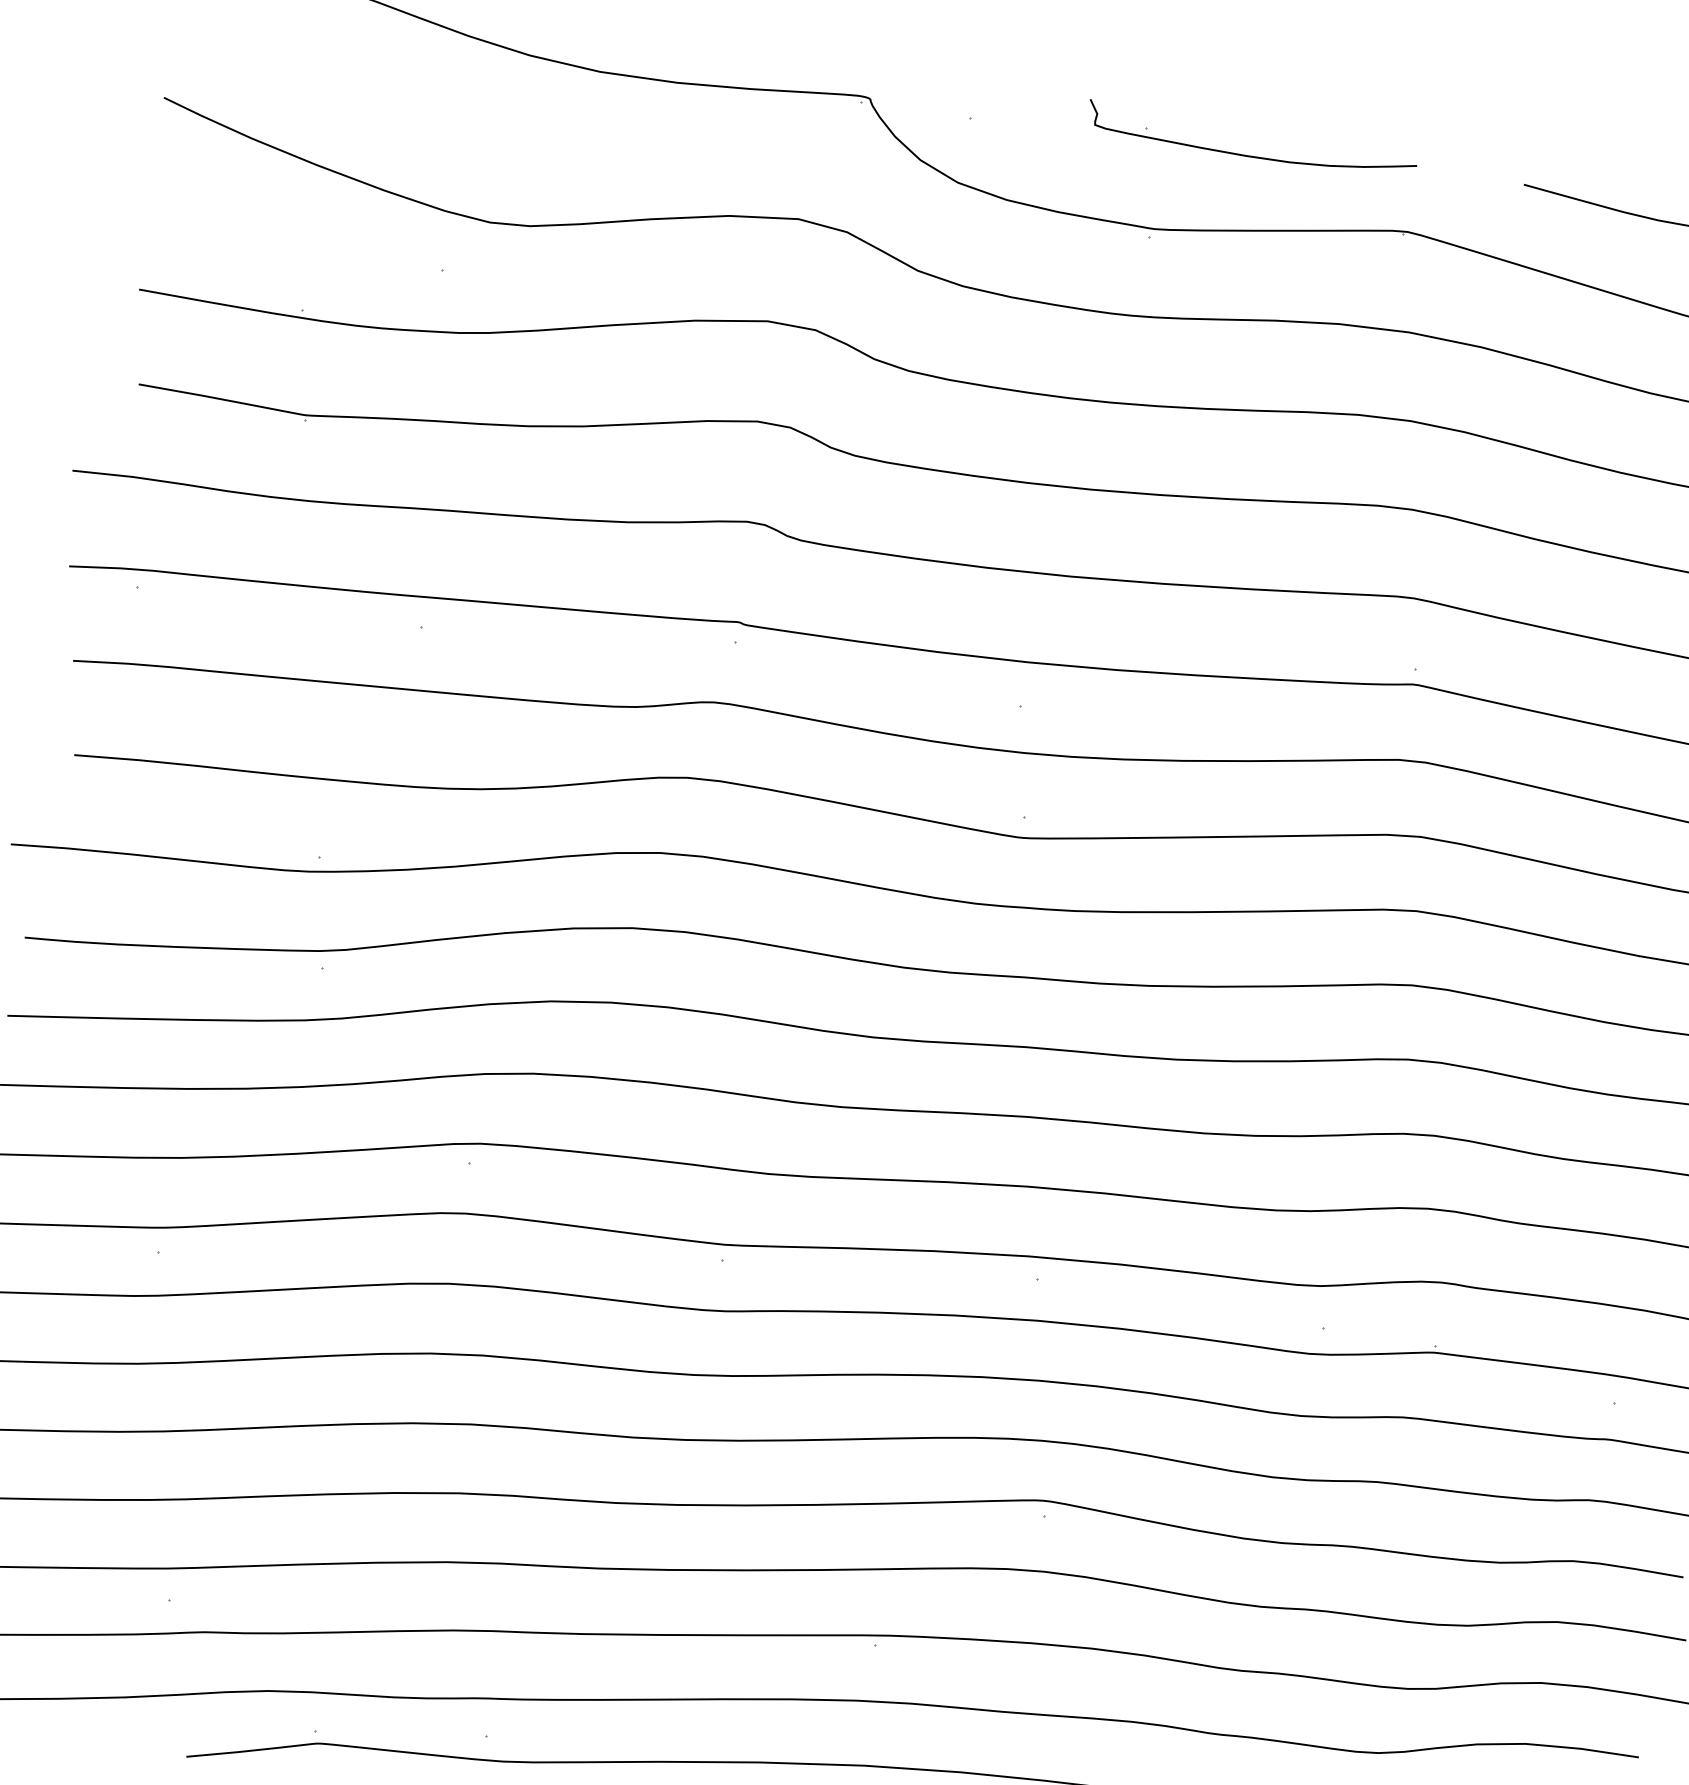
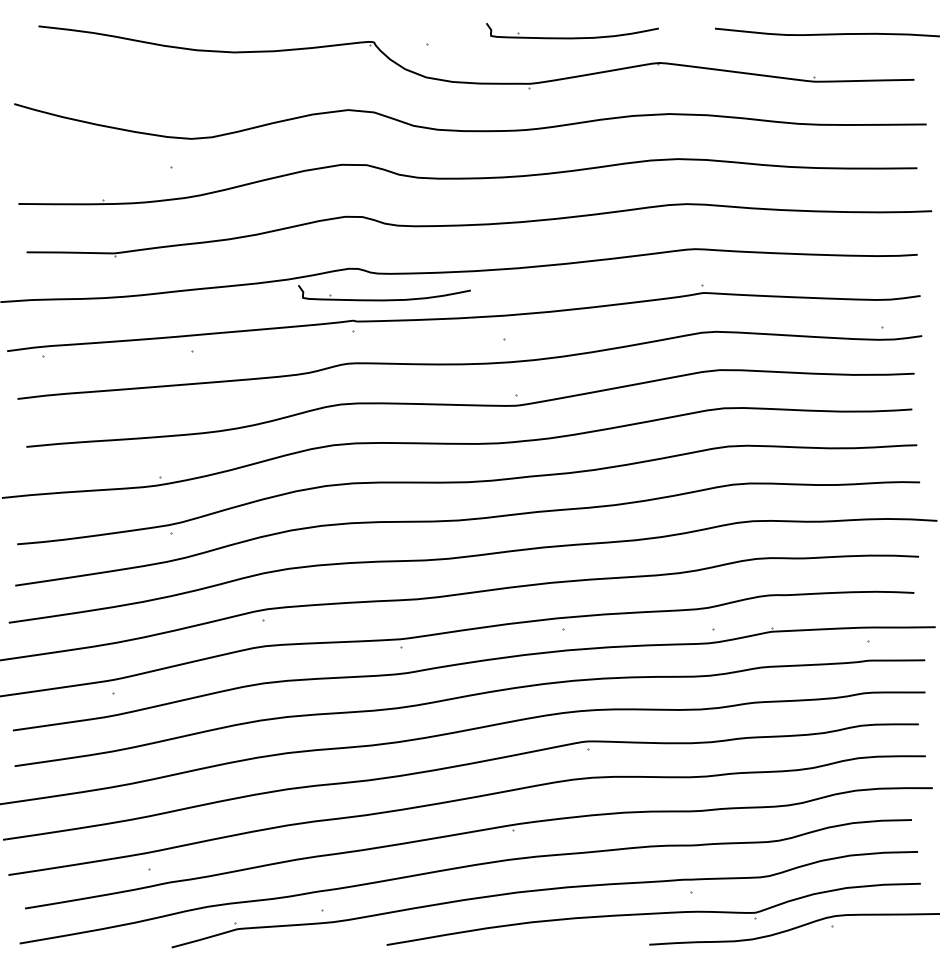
part: (807, 580) -> (384, 293), added

